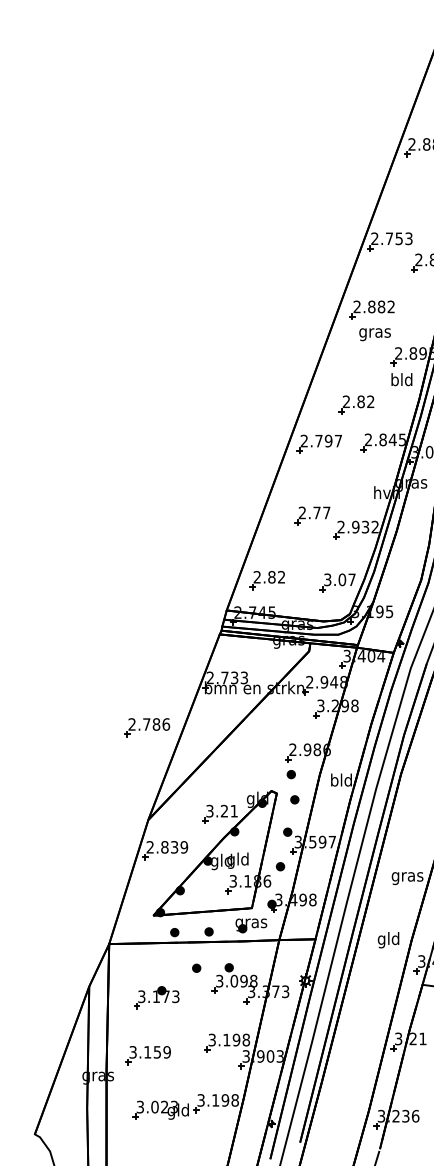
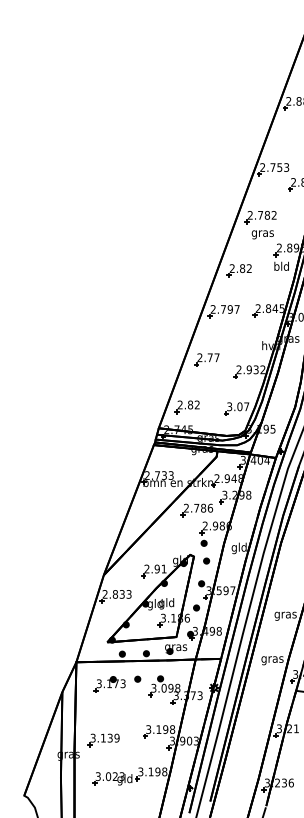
text: (371, 306) -> (260, 215), 2.882 -> 2.782
part: (356, 404) -> (239, 270), moved
part: (312, 515) -> (207, 359), moved
part: (147, 727) -> (197, 510), moved
text: (334, 781) -> (234, 548), bld -> gld
text: (217, 811) -> (152, 569), 3.21 -> 2.91
text: (184, 847) -> (129, 594), 2.839 -> 2.833
text: (388, 940) -> (272, 659), gld -> gras
part: (156, 997) -> (109, 684), moved
text: (157, 1051) -> (110, 737), 3.159 -> 3.139

